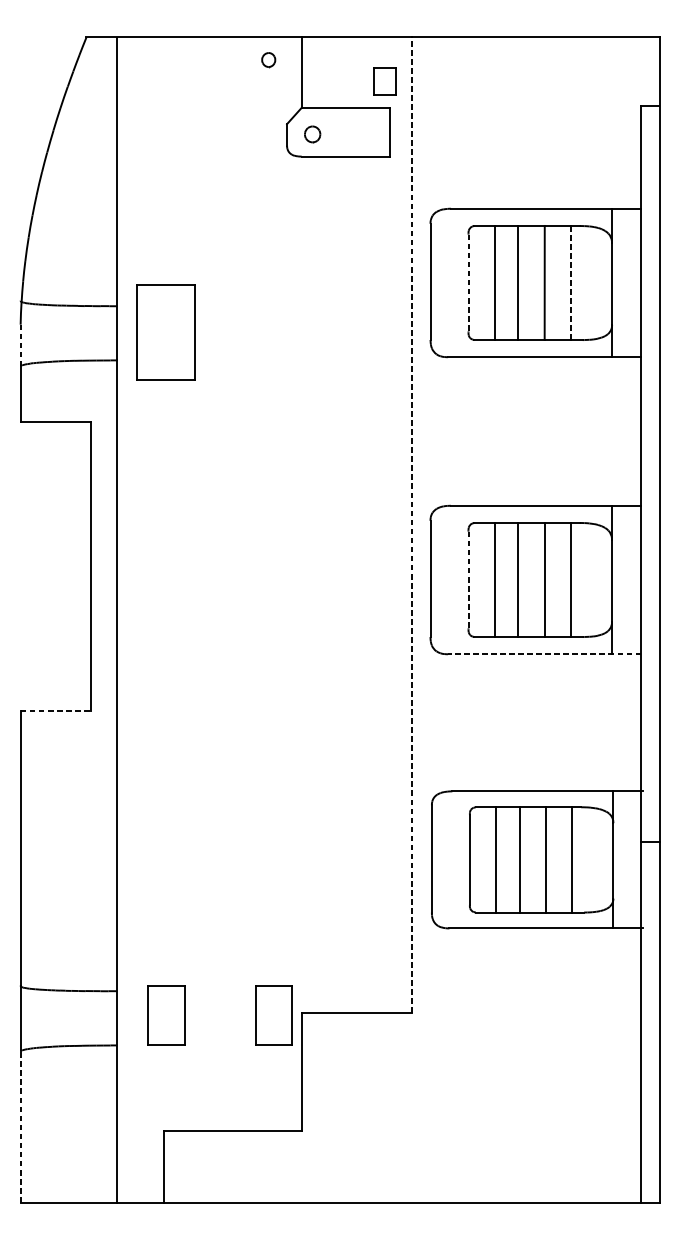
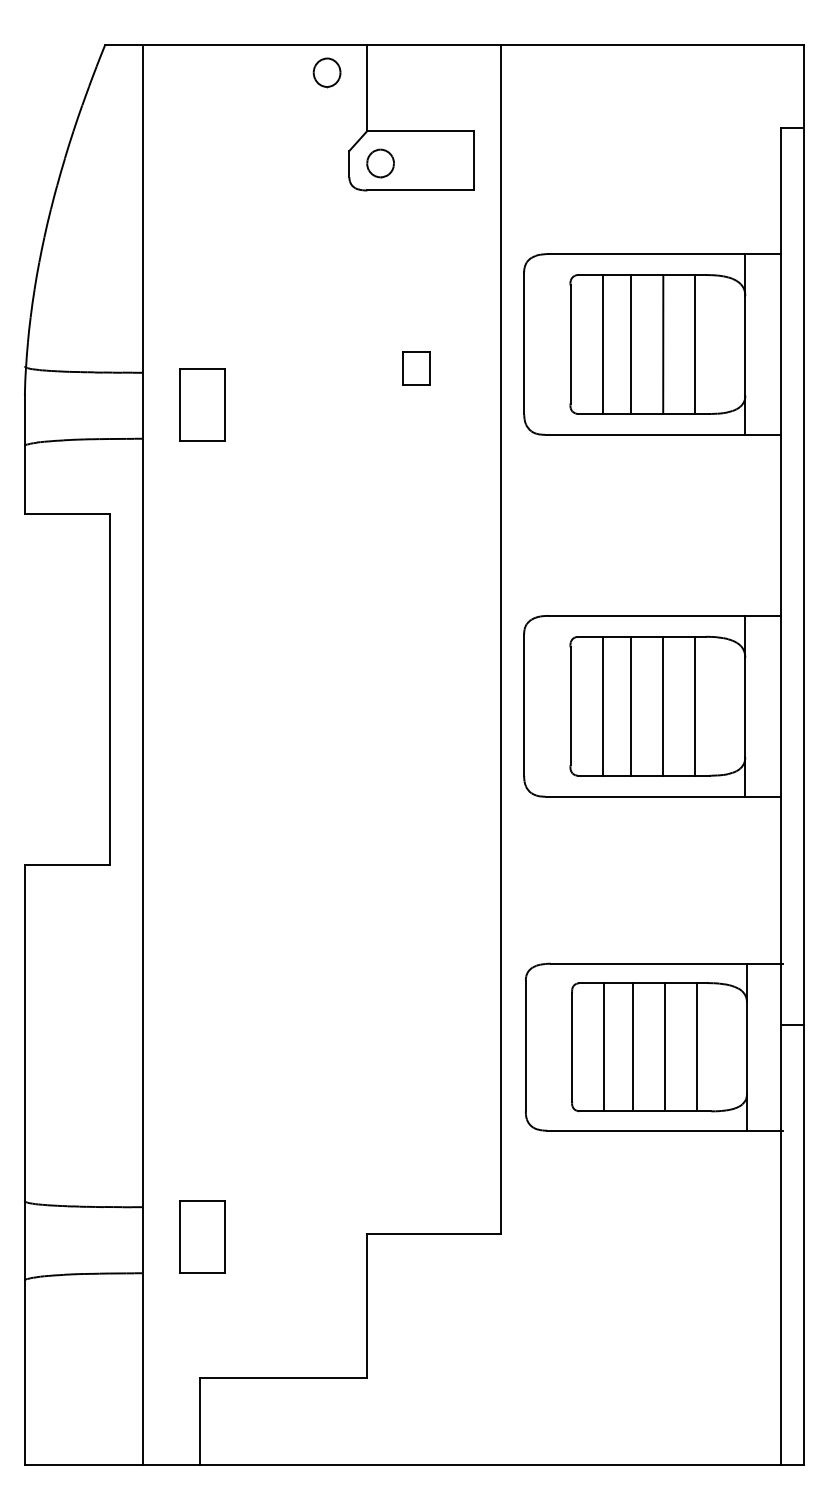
part: (268, 59) -> (326, 72), size x1.67
part: (385, 81) -> (416, 368), moved
part: (312, 134) -> (380, 163), size x1.43
line: (571, 282) -> (695, 343), dashed -> solid
line: (468, 283) -> (570, 345), dashed -> solid
part: (166, 332) -> (202, 404), size x0.62
line: (20, 345) -> (24, 420), dashed -> solid
line: (411, 525) -> (501, 639), dashed -> solid
line: (468, 580) -> (570, 706), dashed -> solid
line: (544, 654) -> (663, 796), dashed -> solid
line: (55, 710) -> (67, 865), dashed -> solid
part: (274, 1015) -> (333, 1236), removed
line: (20, 1126) -> (24, 1371), dashed -> solid

